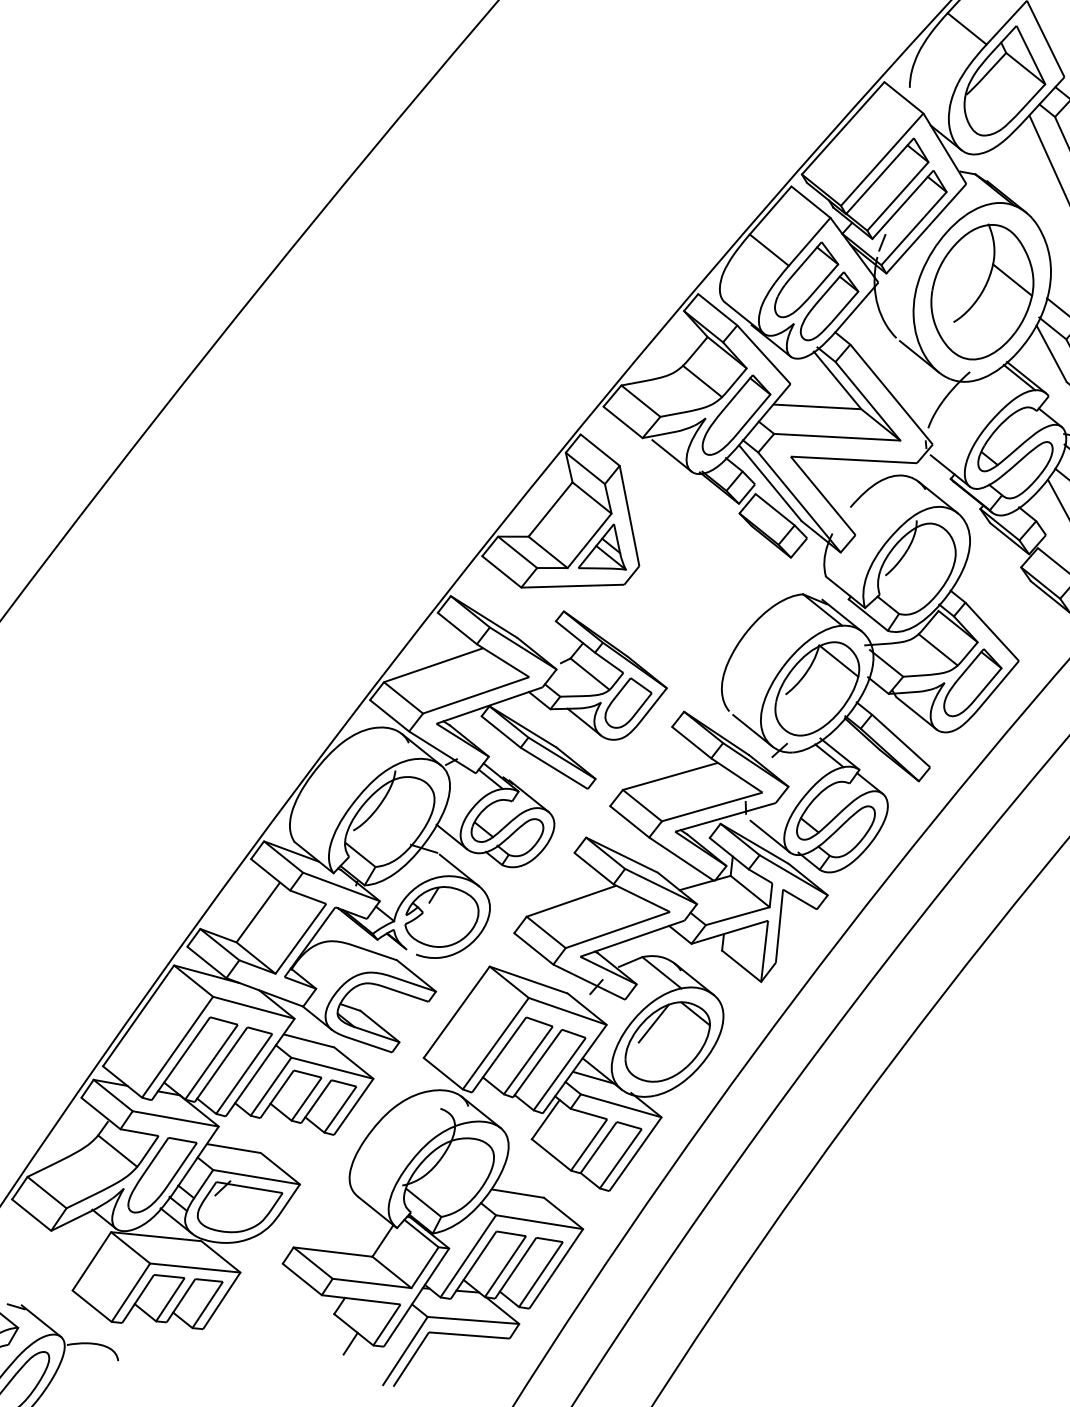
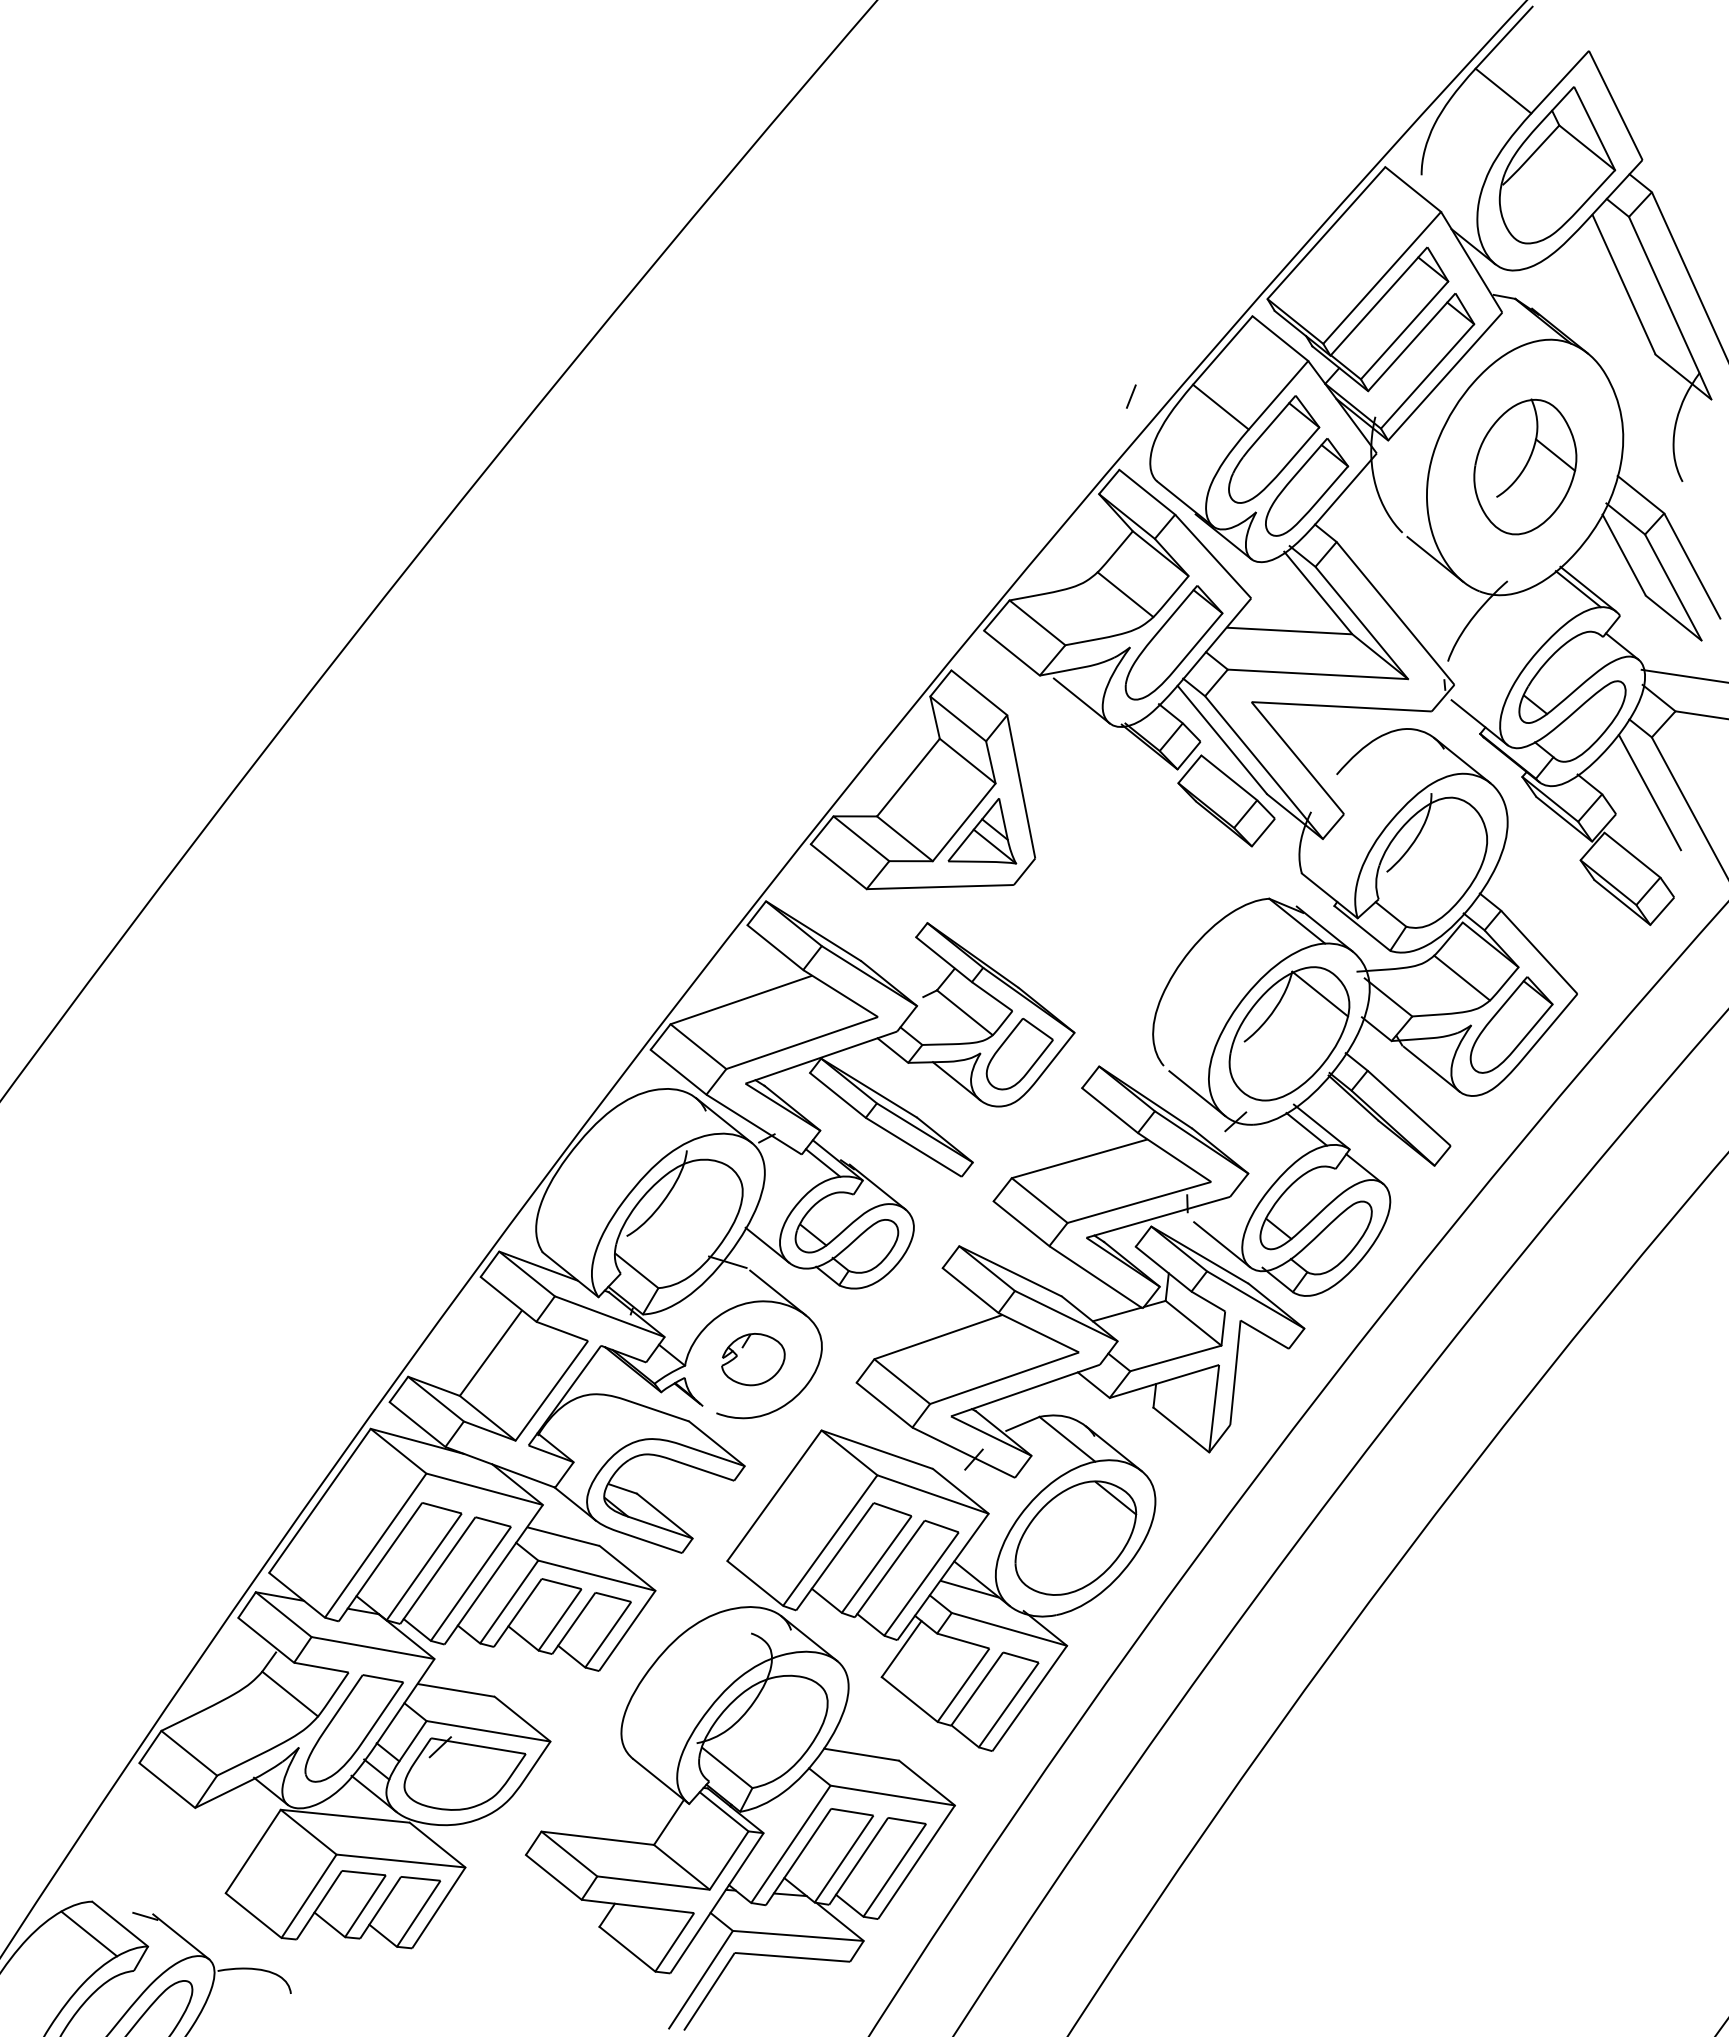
line: (882, 242) -> (1131, 396), moved
part: (982, 291) -> (1525, 466), size x0.7
part: (442, 916) -> (753, 1359), size x0.6
line: (653, 1023) -> (1055, 1511), removed
line: (350, 1343) -> (622, 1968), removed

